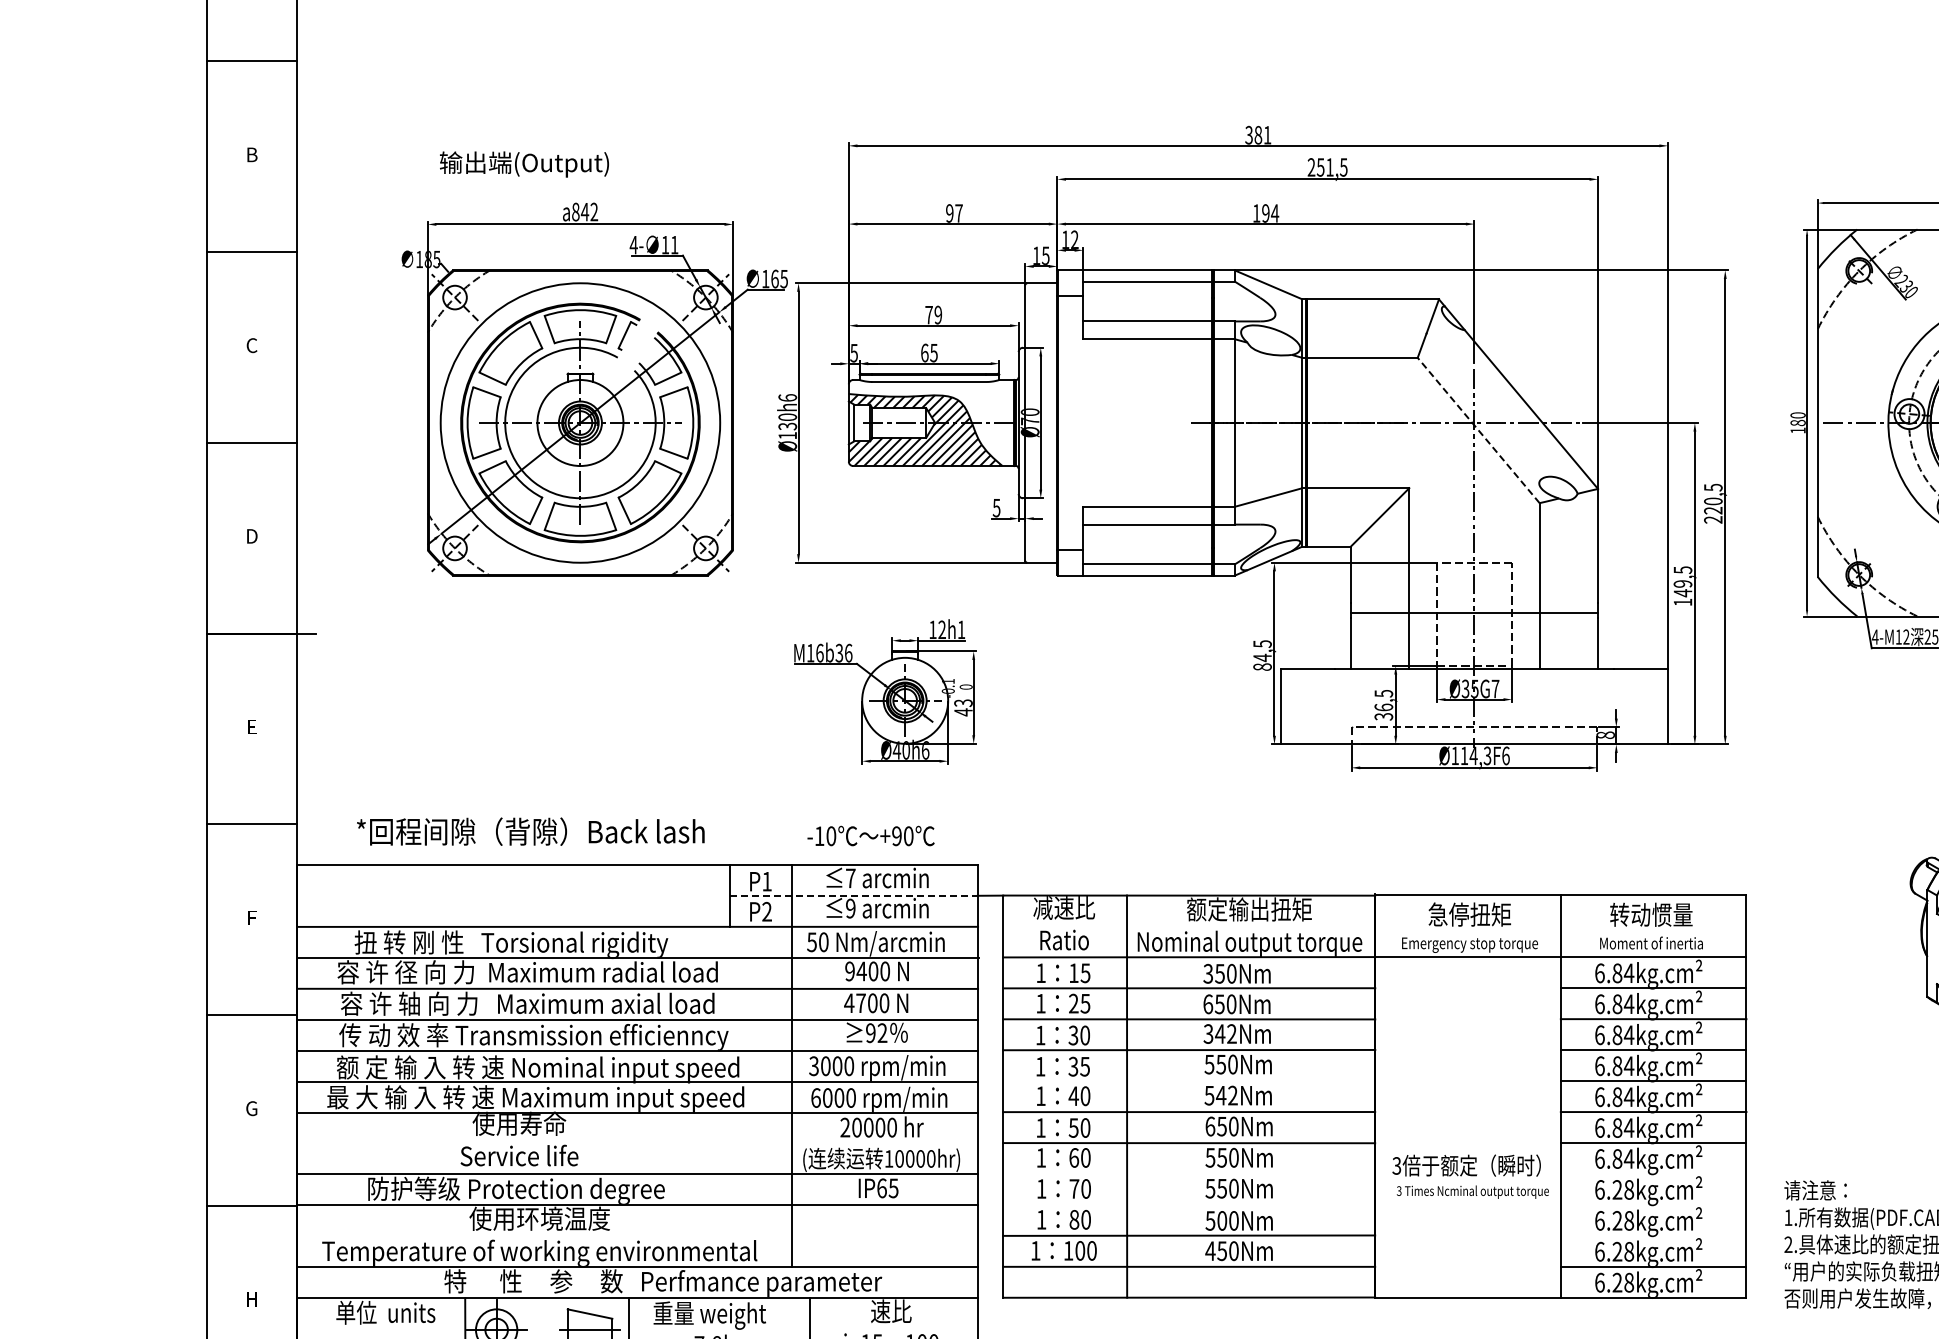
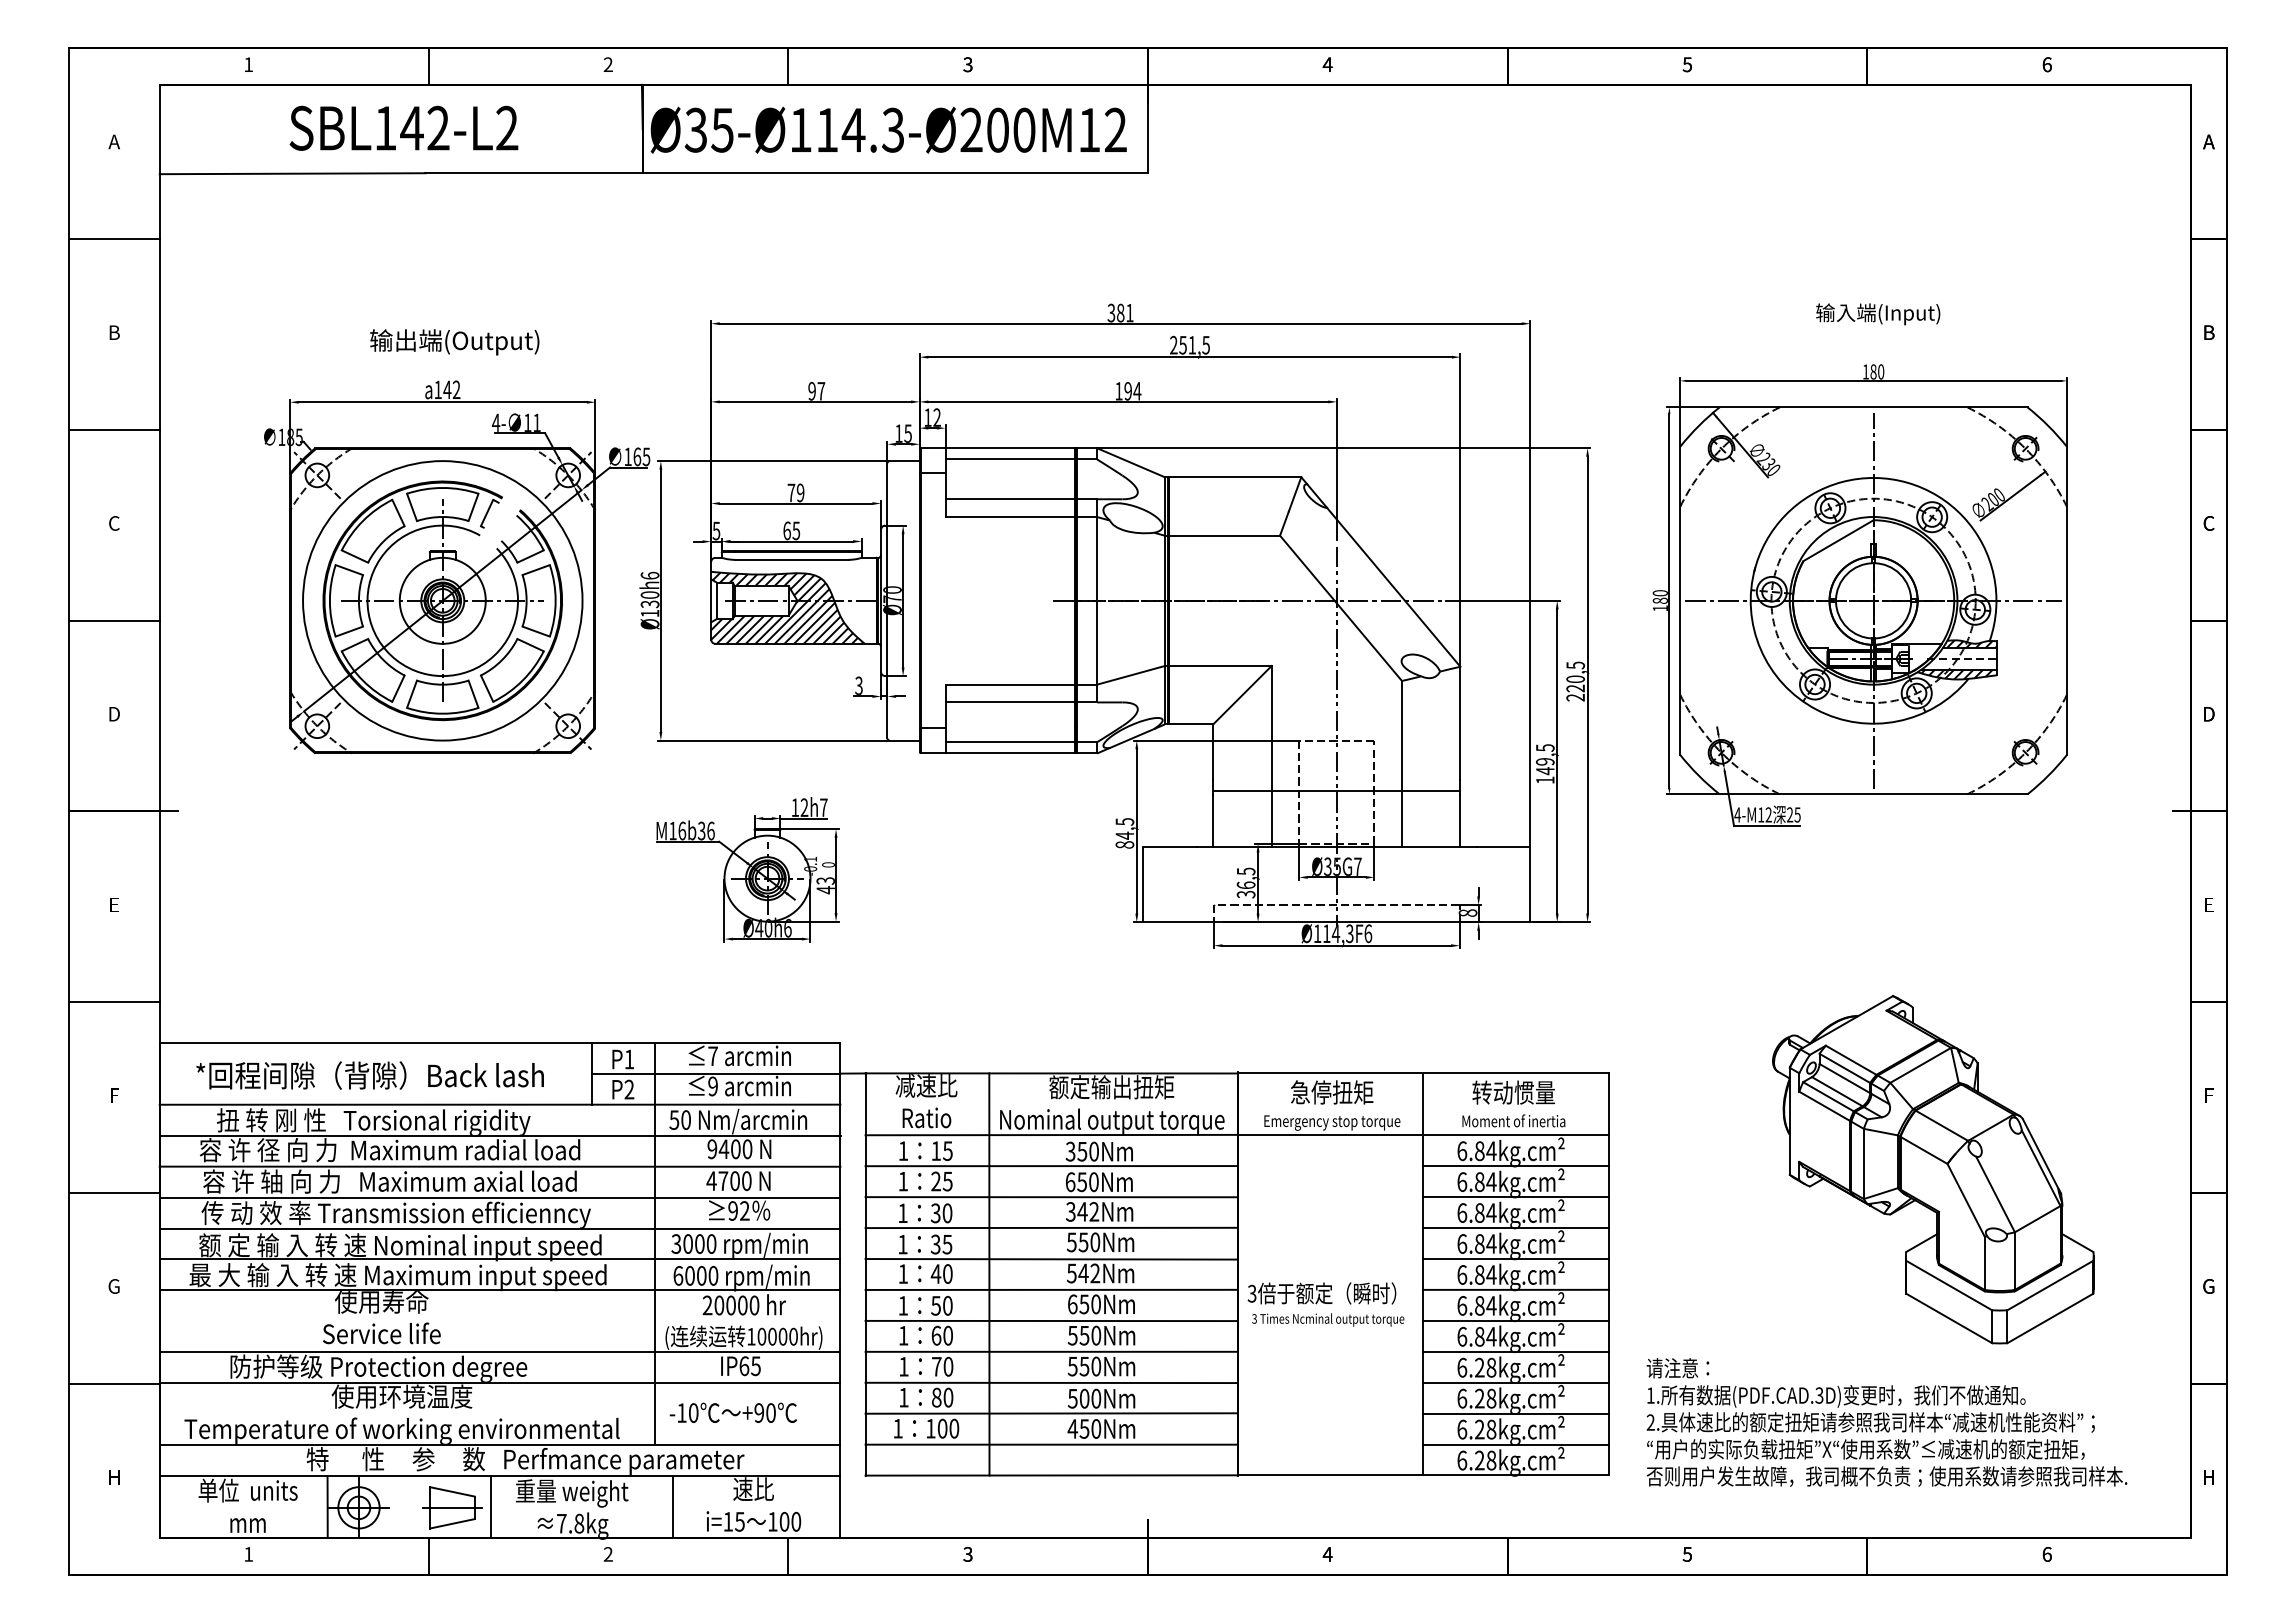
text: (524, 164) -> (454, 342), moved
text: (575, 211) -> (437, 389), 842 -> 142
line: (1479, 430) -> (1341, 608), dashed -> solid
text: (996, 507) -> (858, 685), 5 -> 3
text: (961, 629) -> (823, 807), h1 -> h7
text: (530, 831) -> (369, 1075), moved
text: (870, 835) -> (732, 1412), moved
line: (854, 895) -> (716, 1073), dashed -> solid
line: (1189, 1081) -> (1051, 1259), added
line: (1189, 1173) -> (1051, 1351), added
line: (1653, 1173) -> (1515, 1351), added
text: (1470, 1176) -> (1325, 1304), moved
line: (1189, 1204) -> (1051, 1382), added
line: (1653, 1204) -> (1515, 1382), added
line: (1653, 1235) -> (1515, 1413), added

